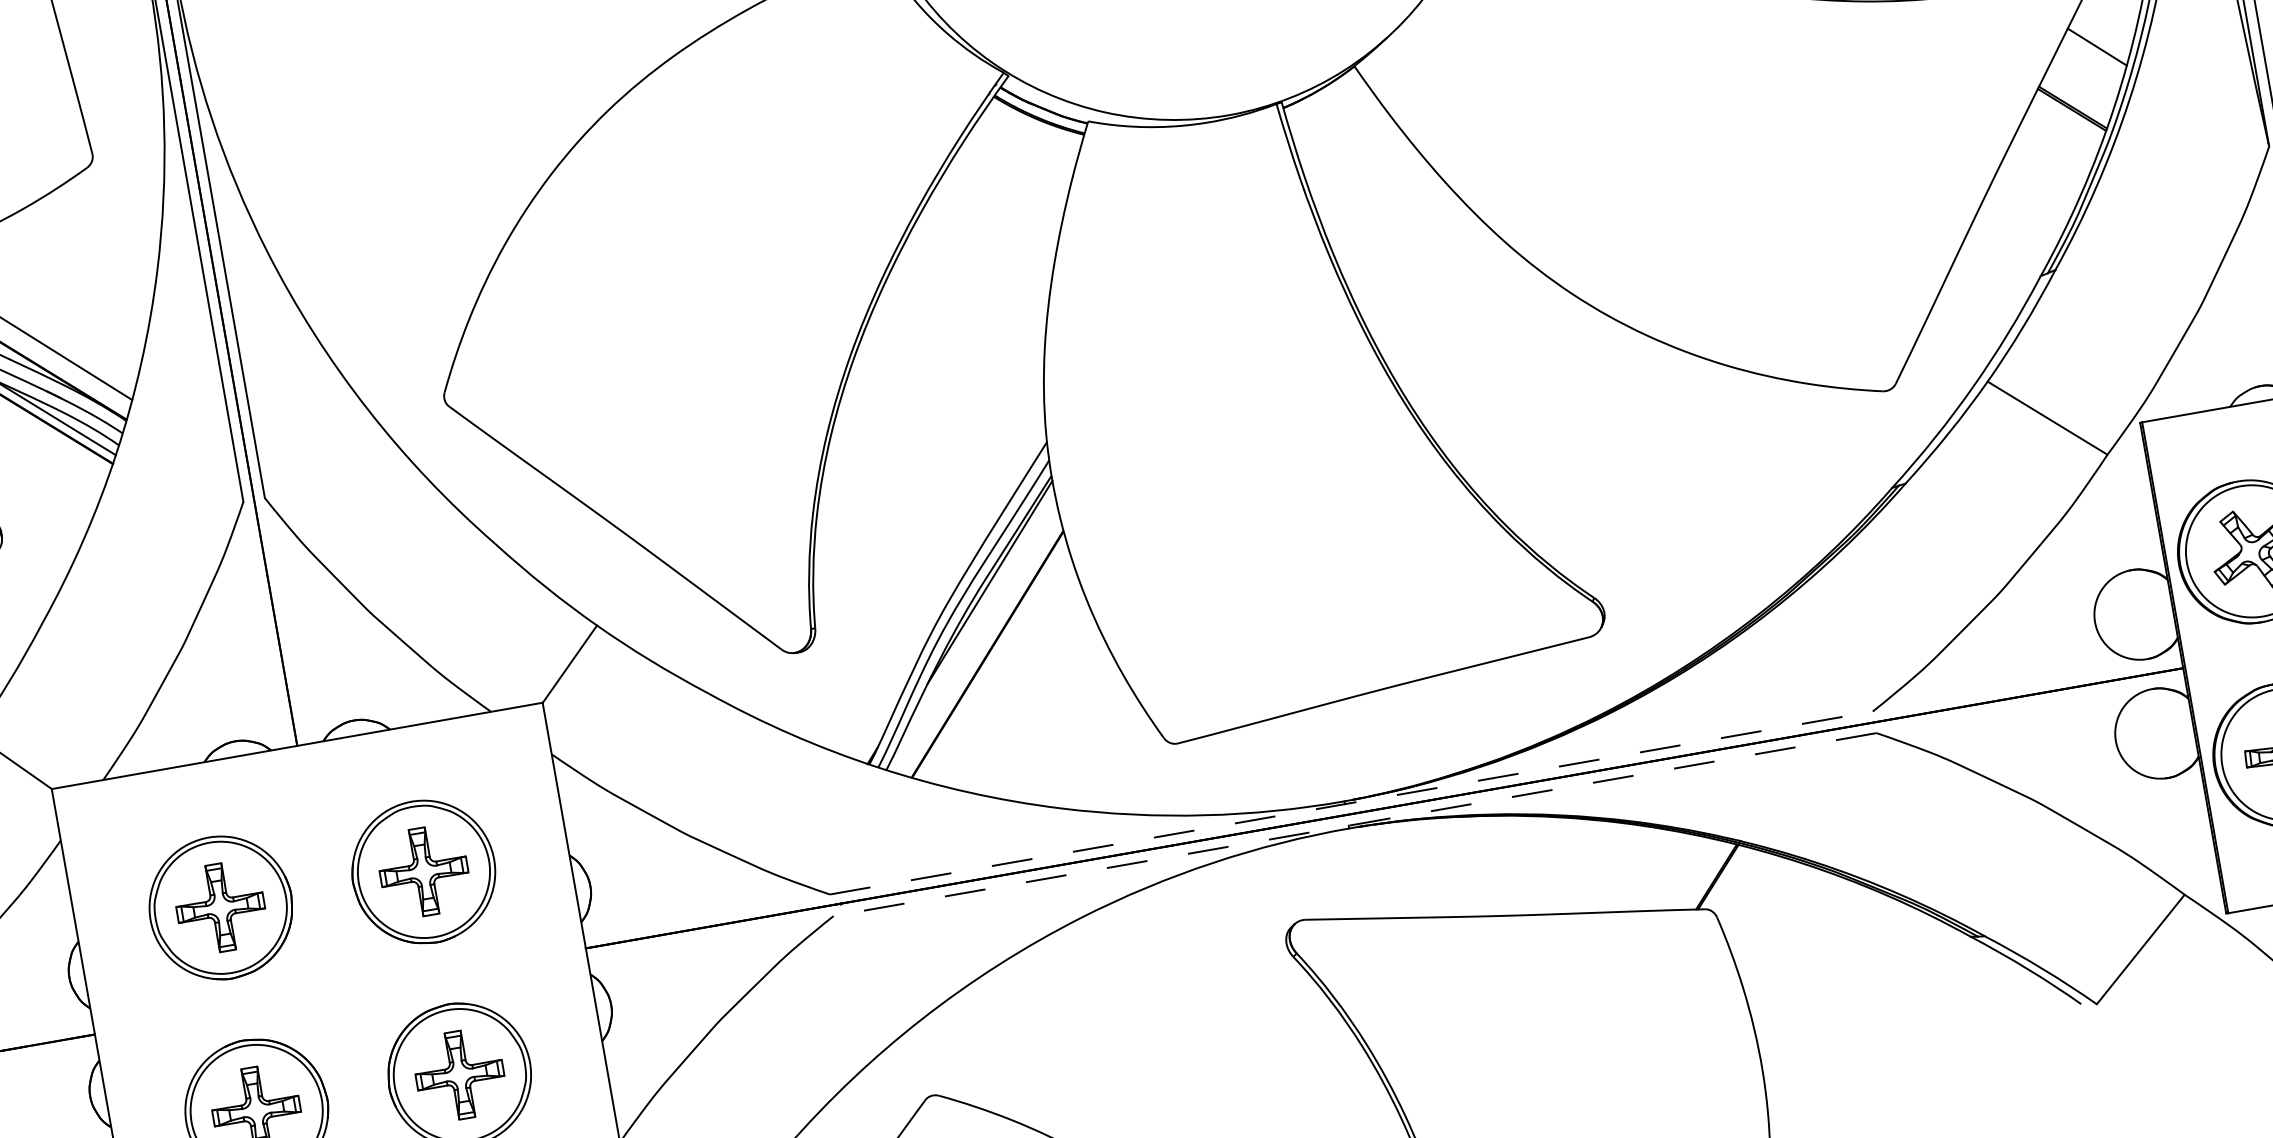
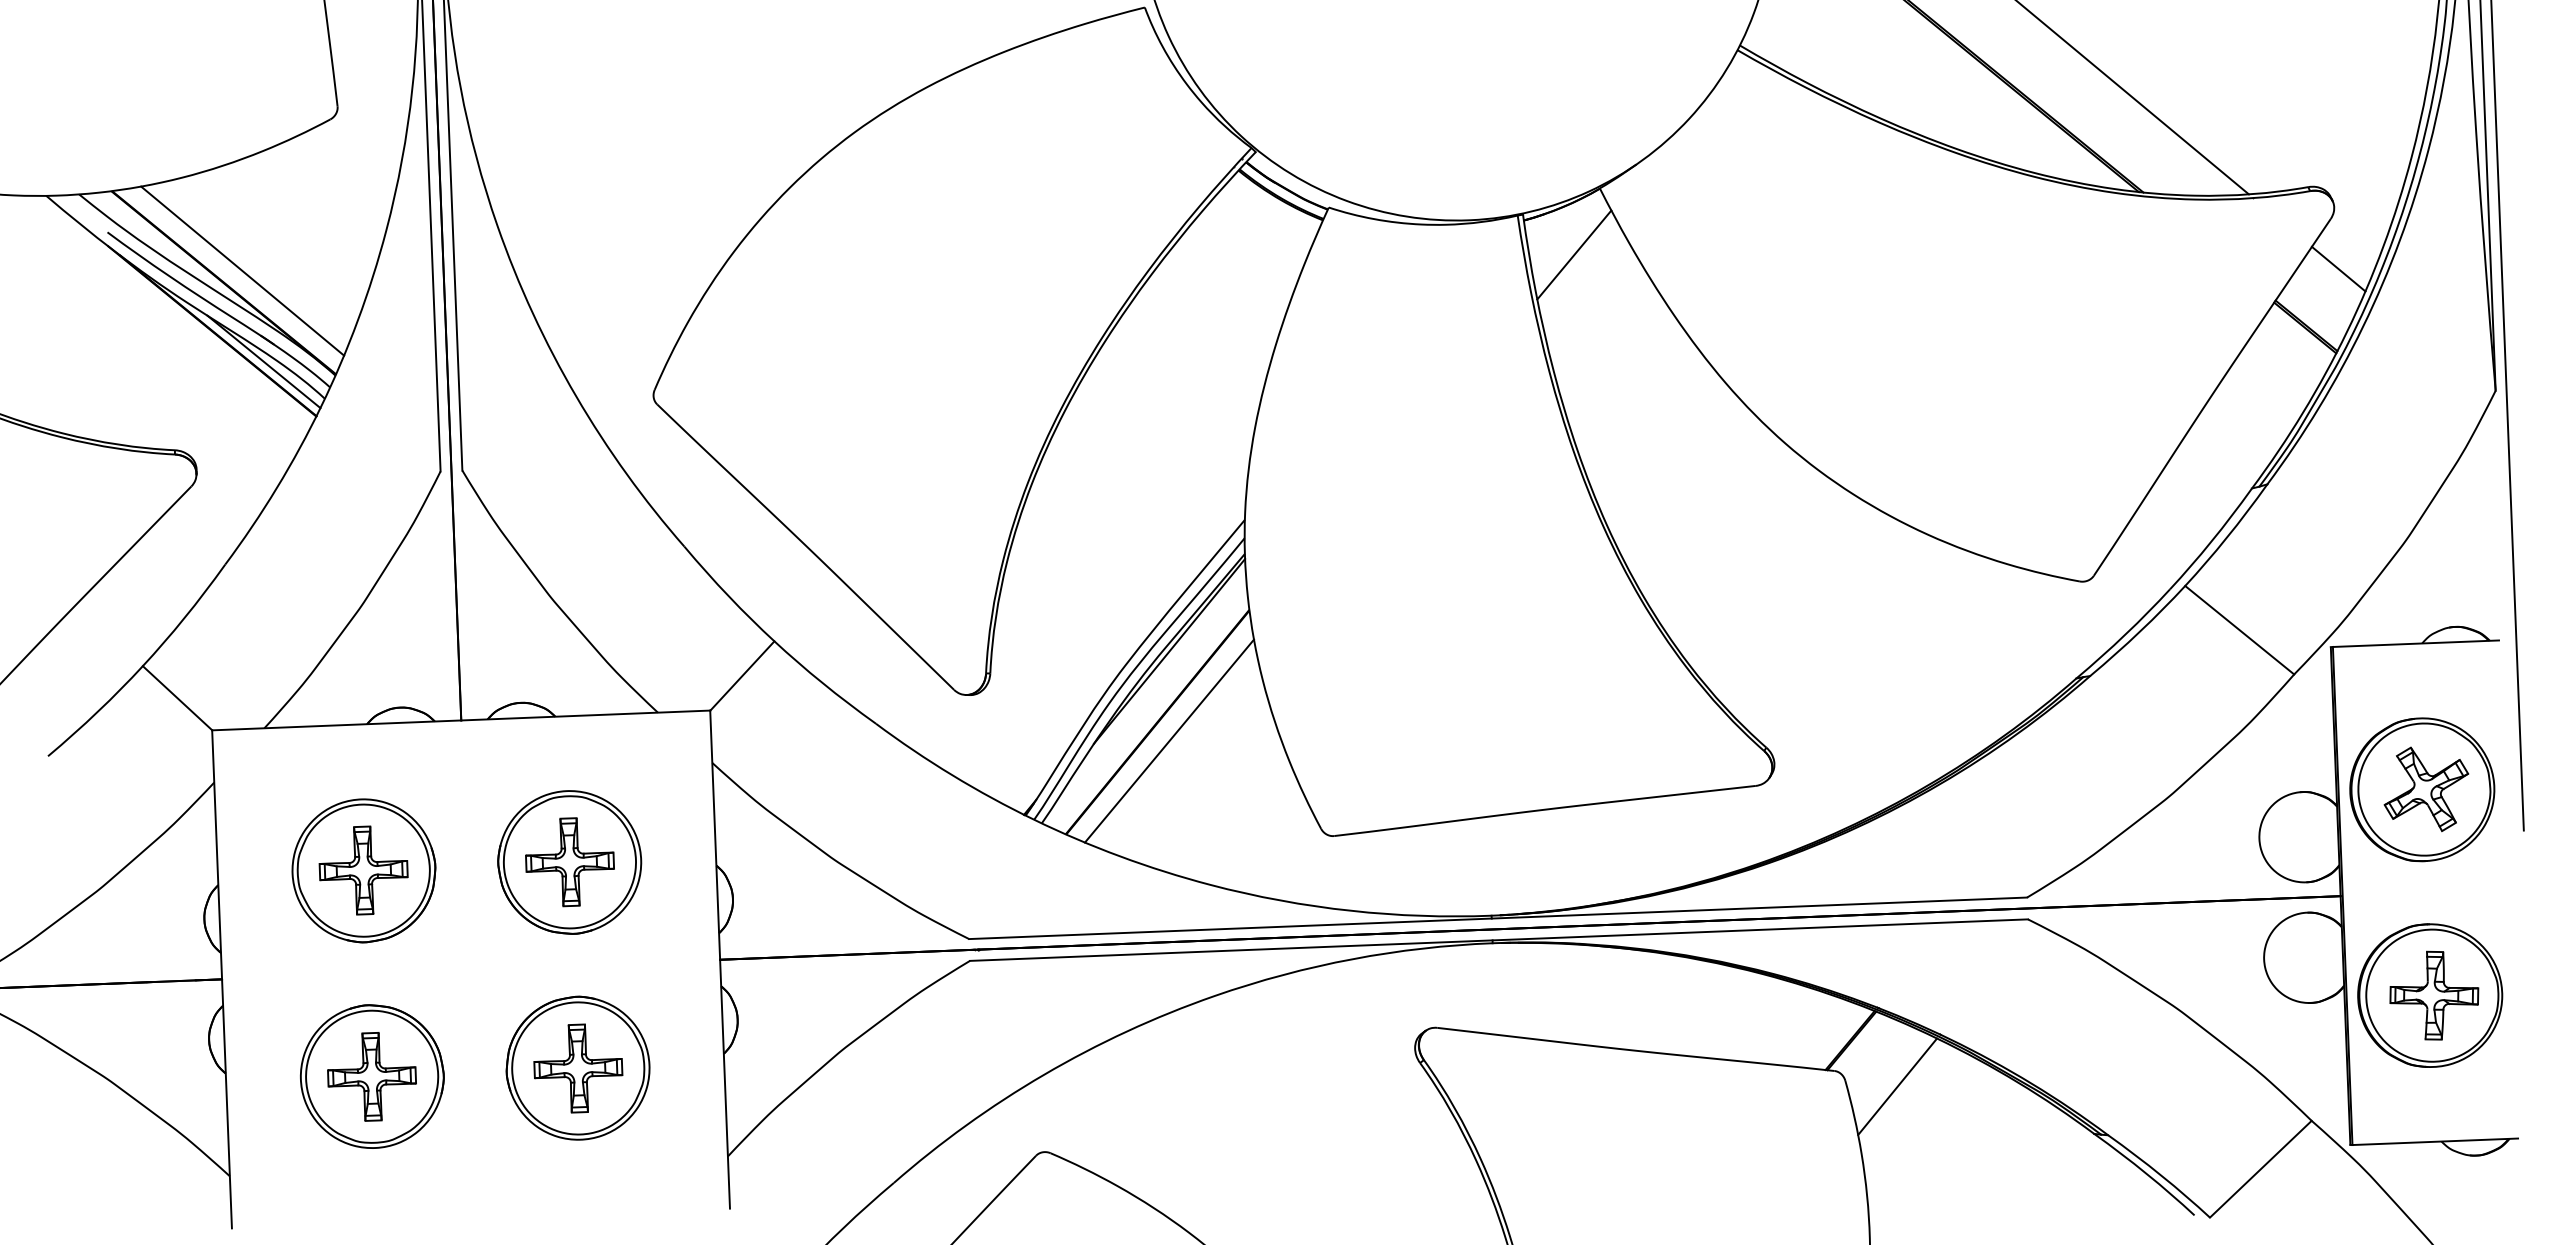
line: (1338, 134) -> (1574, 254), added
line: (1001, 670) -> (1169, 740), added
line: (1351, 803) -> (1498, 918), dashed -> solid
line: (1354, 824) -> (1498, 940), dashed -> solid
line: (1769, 916) -> (1897, 1086), added

